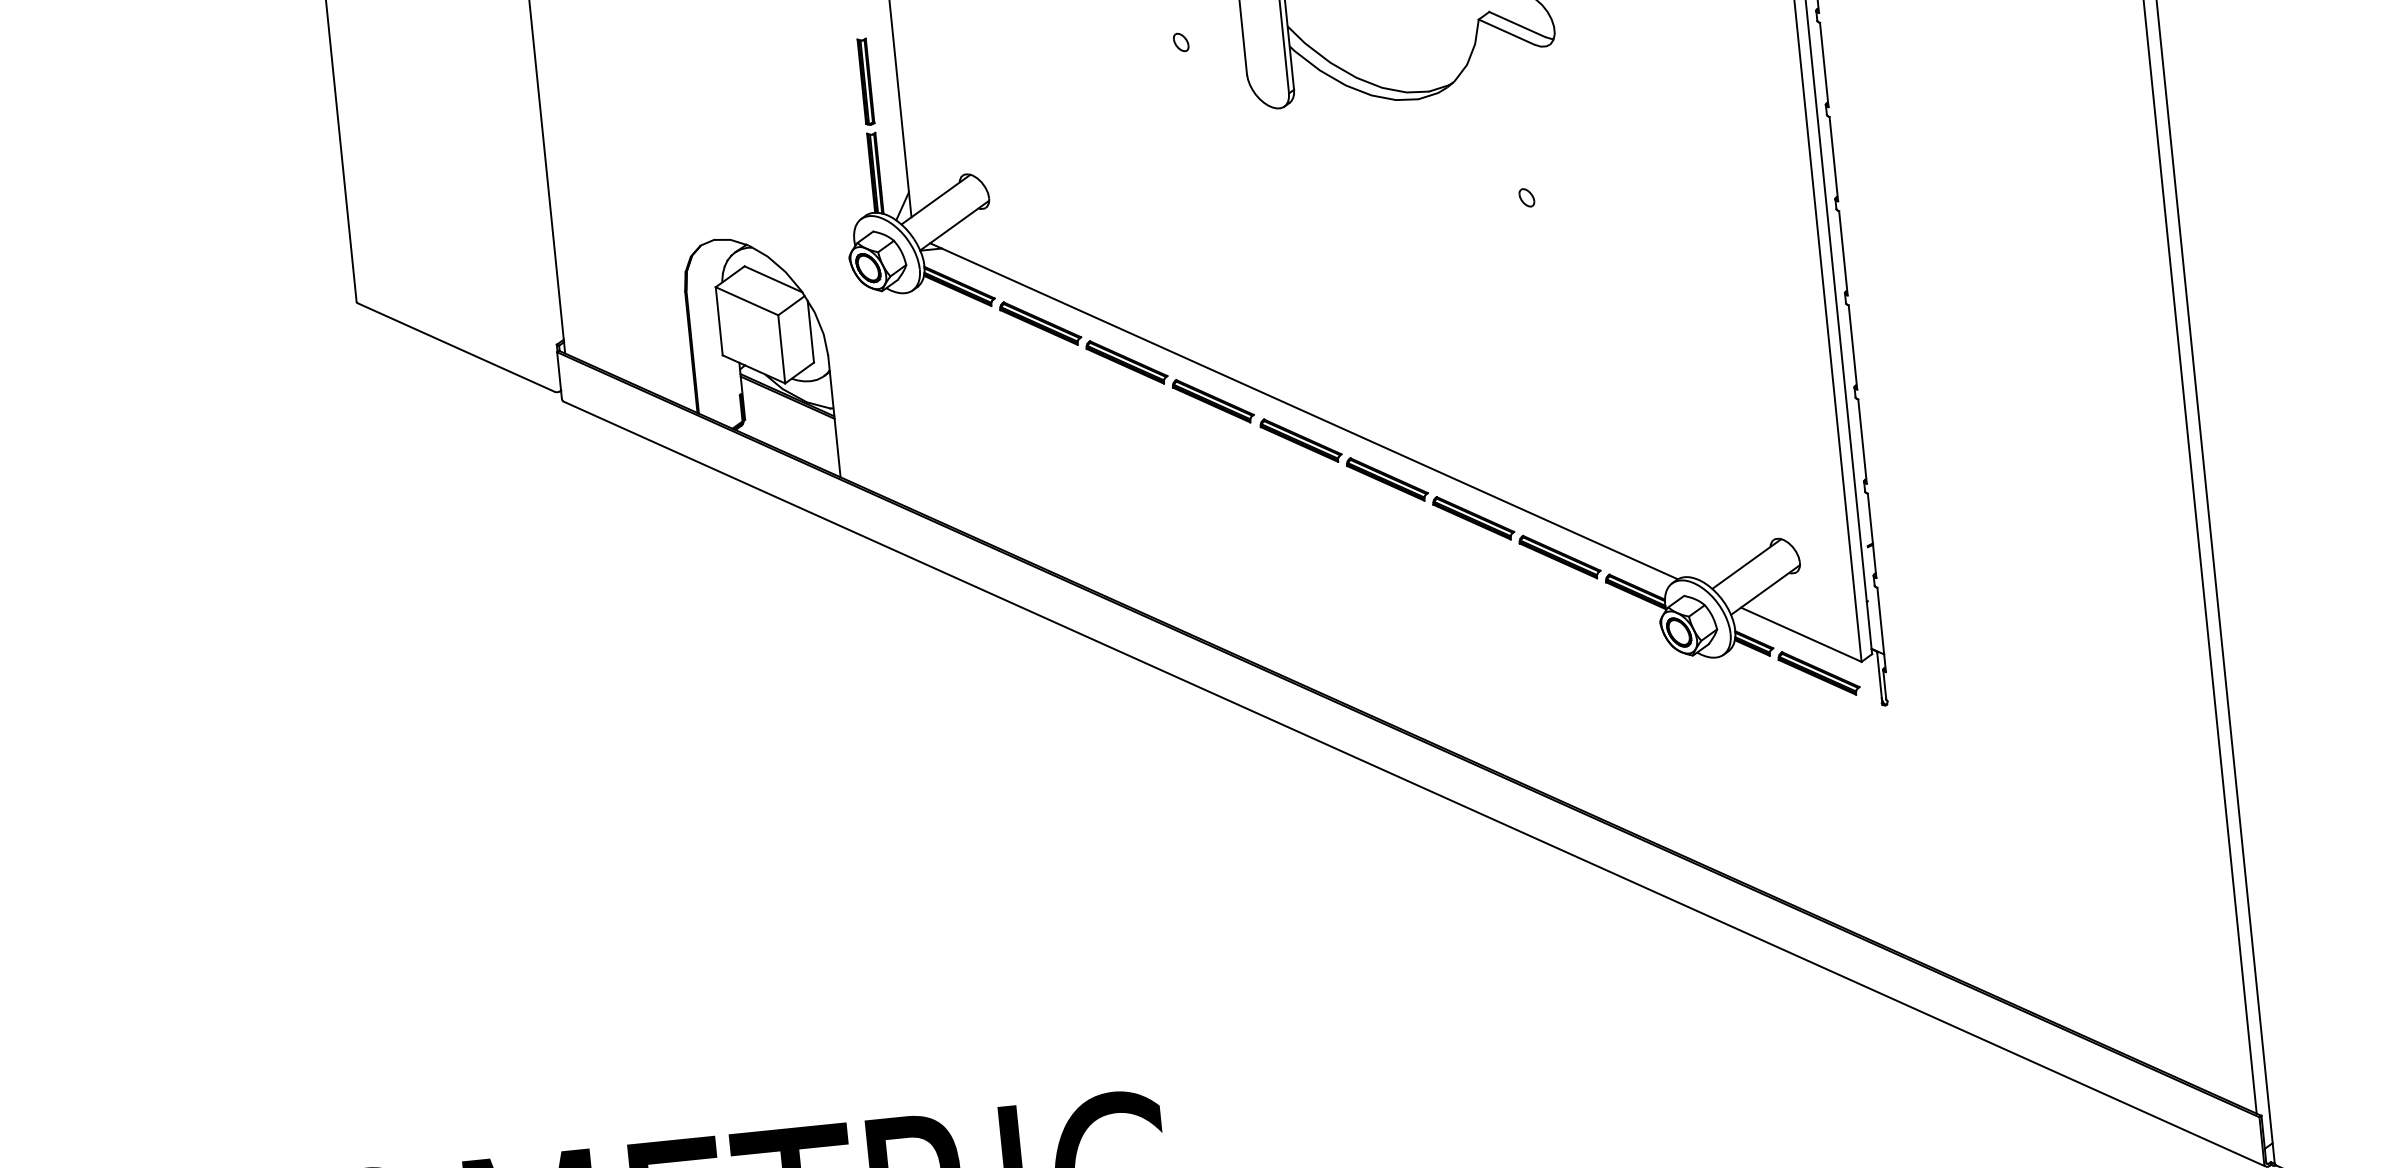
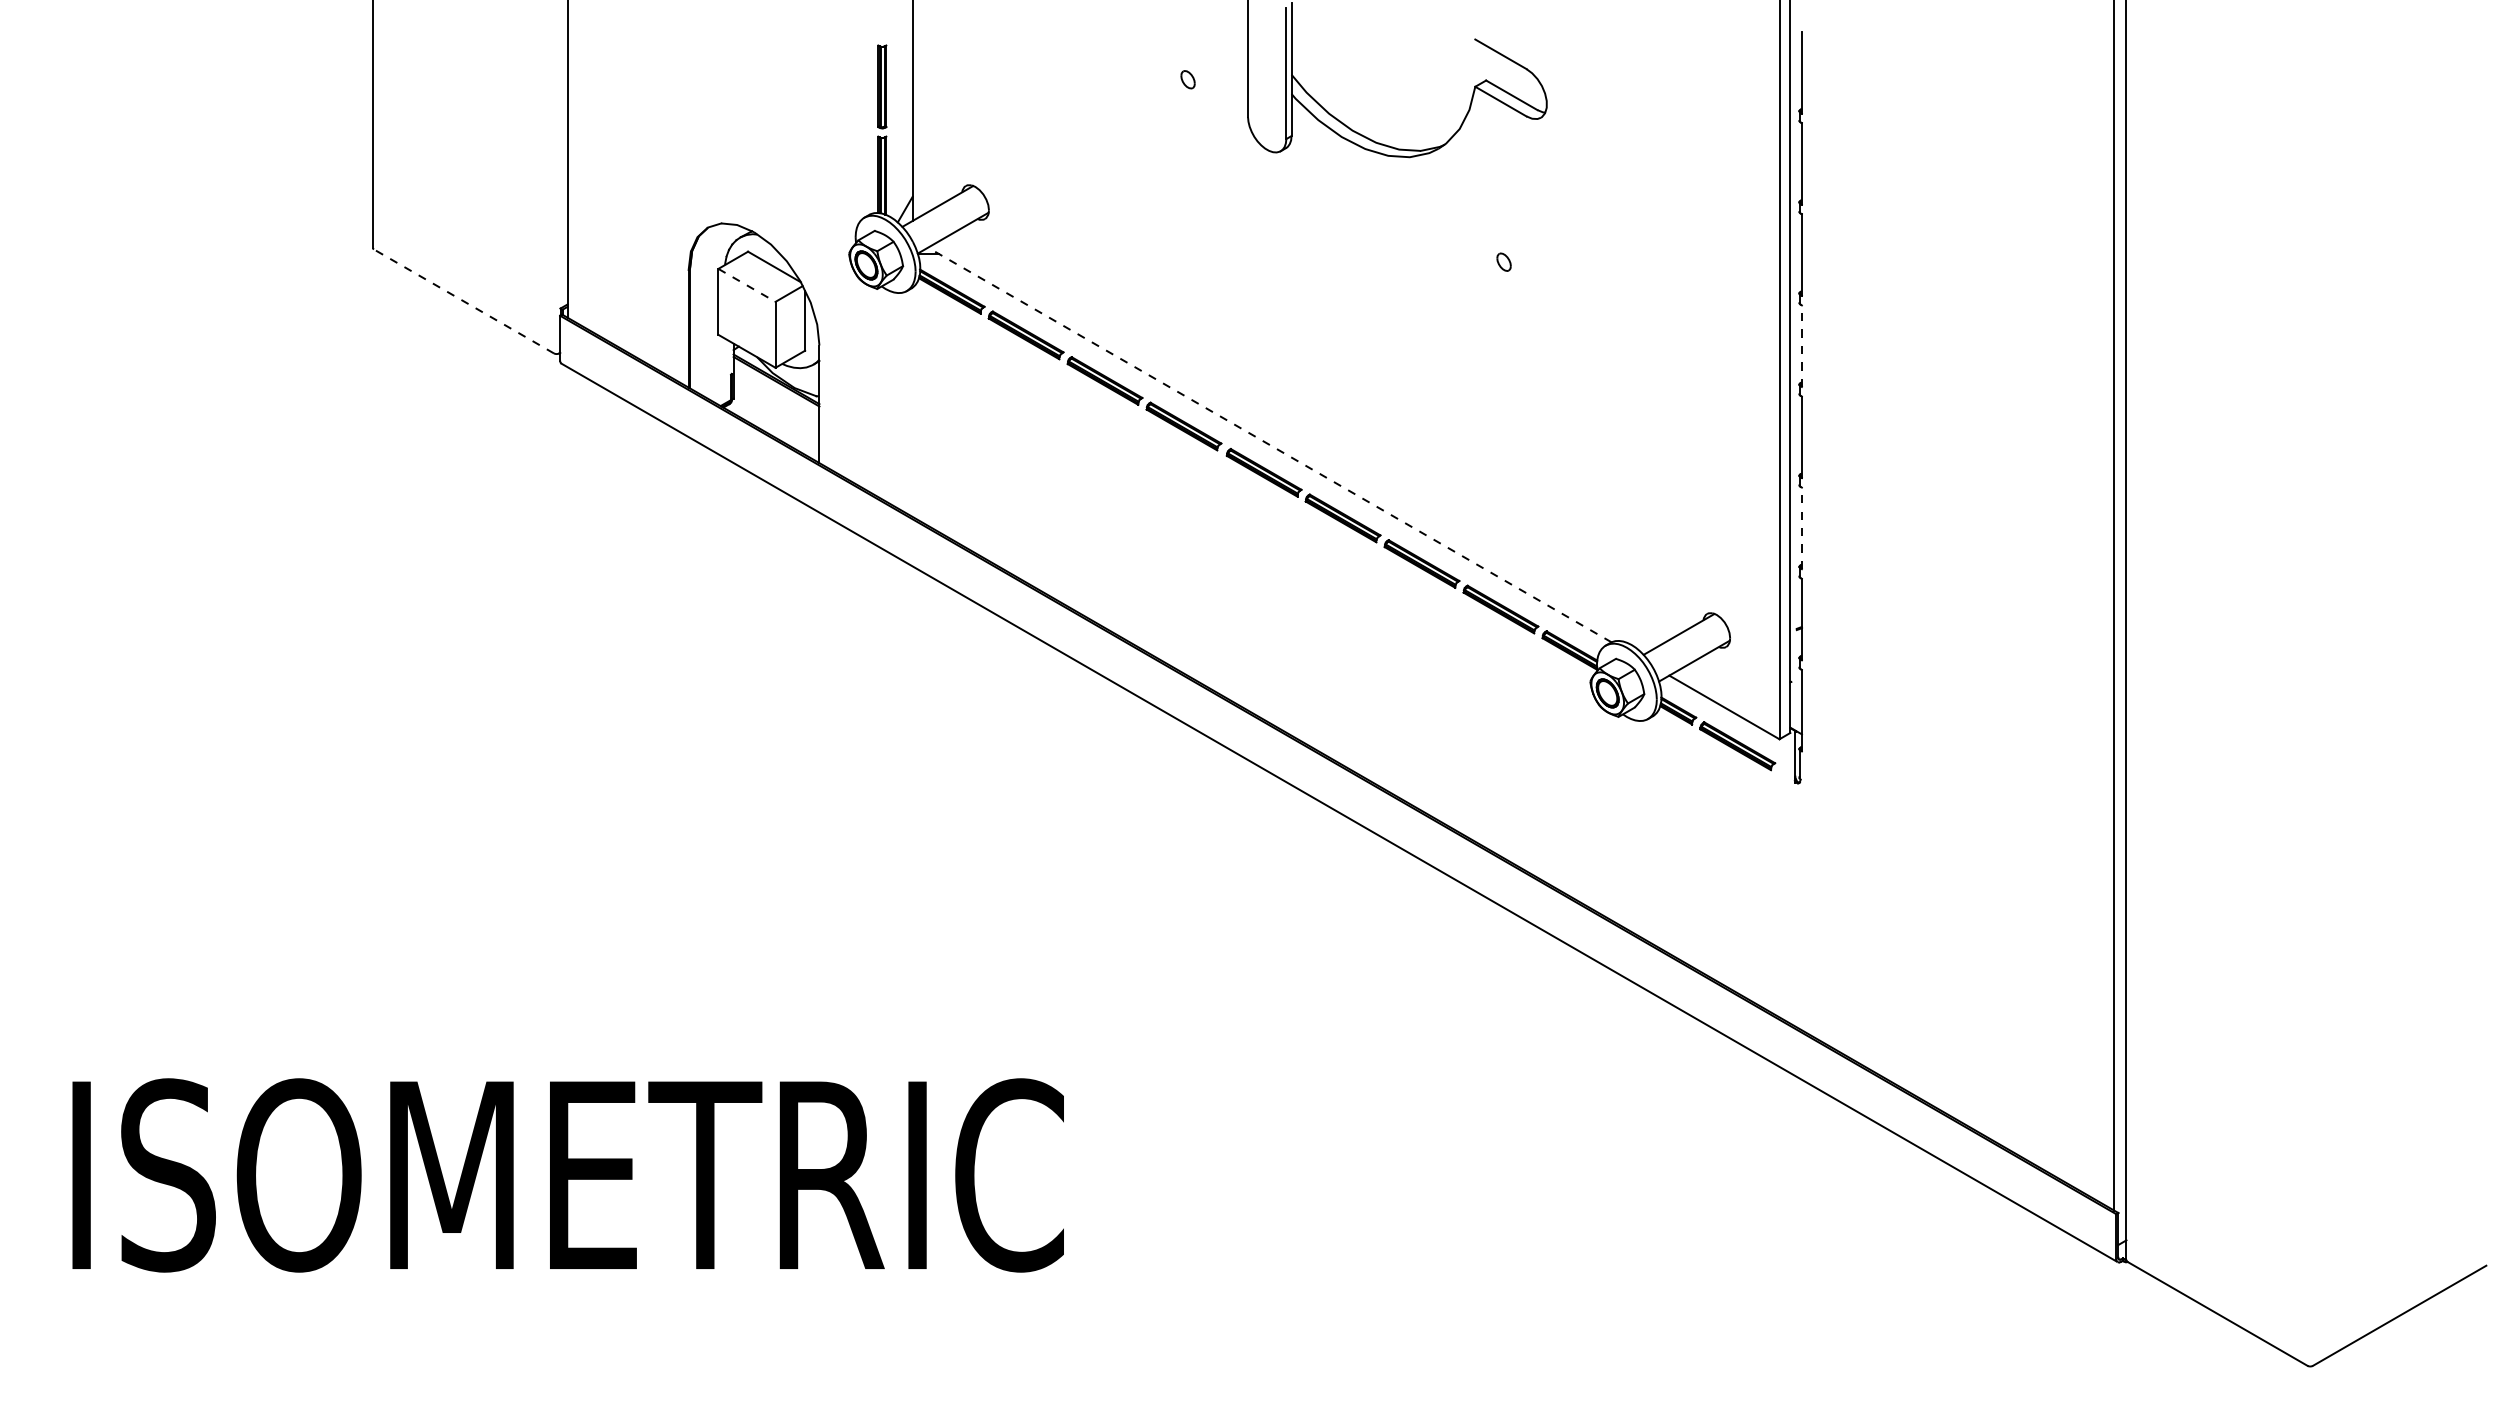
line: (1843, 253) -> (1801, 346), solid -> dashed
line: (746, 301) -> (746, 285), solid -> dashed
line: (455, 347) -> (463, 301), solid -> dashed
line: (1303, 411) -> (1269, 445), solid -> dashed
line: (1862, 441) -> (1801, 528), solid -> dashed

